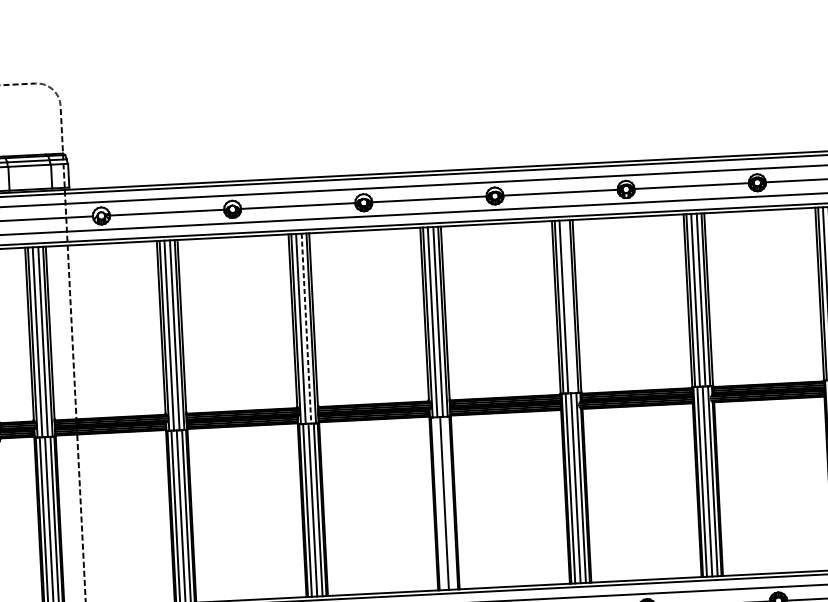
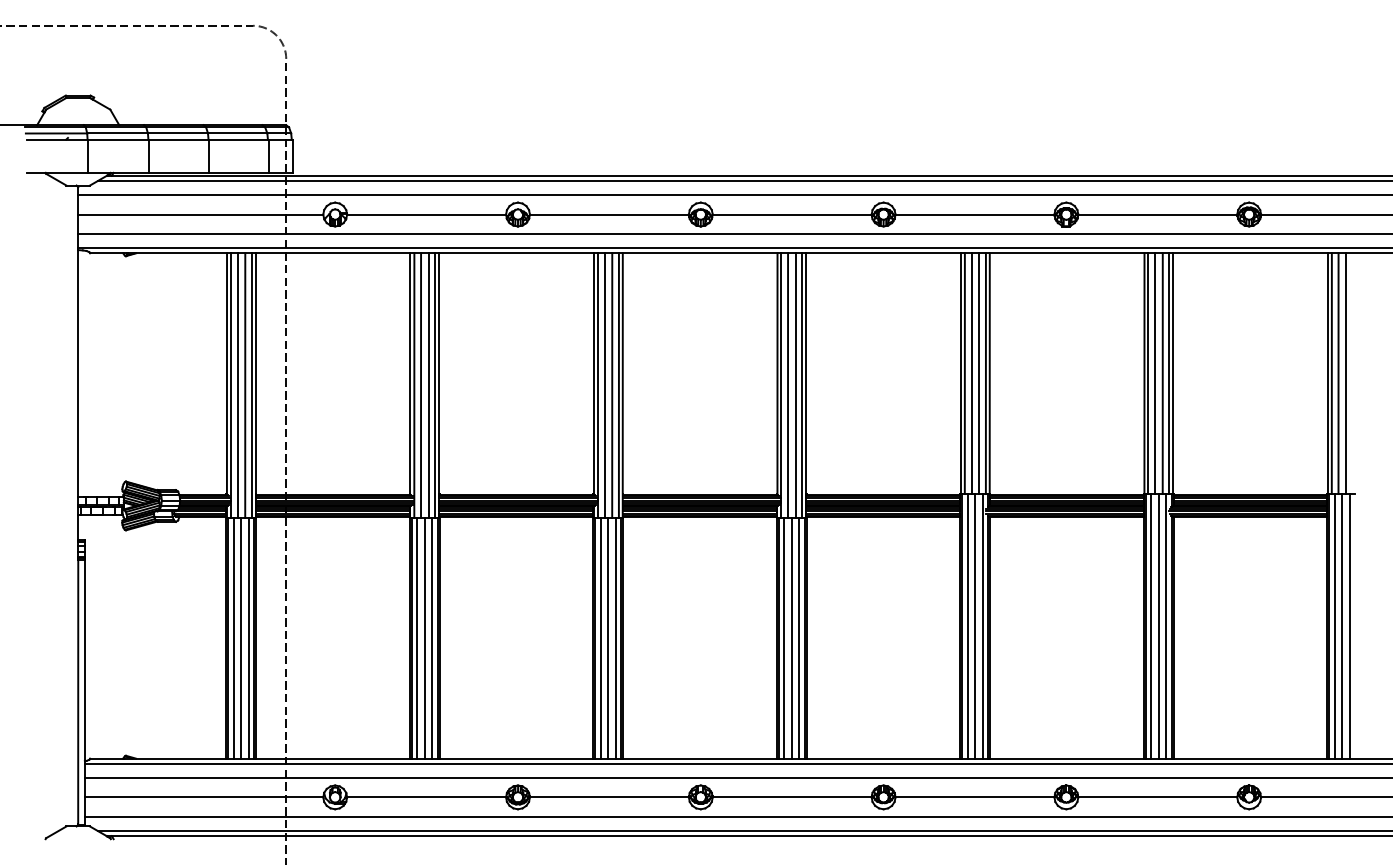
line: (569, 306) -> (979, 373), added
line: (306, 329) -> (612, 386), dashed -> solid
line: (450, 502) -> (799, 637), added
line: (439, 503) -> (784, 637), added

